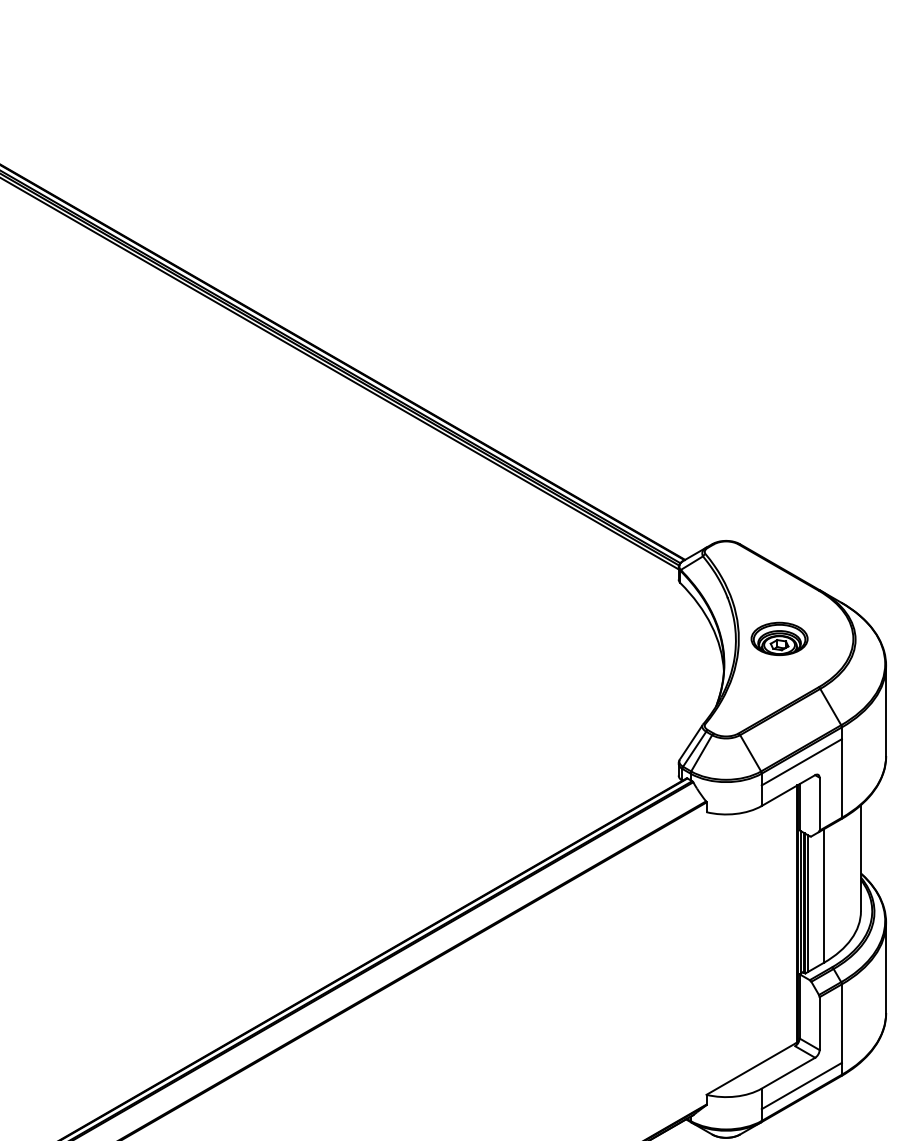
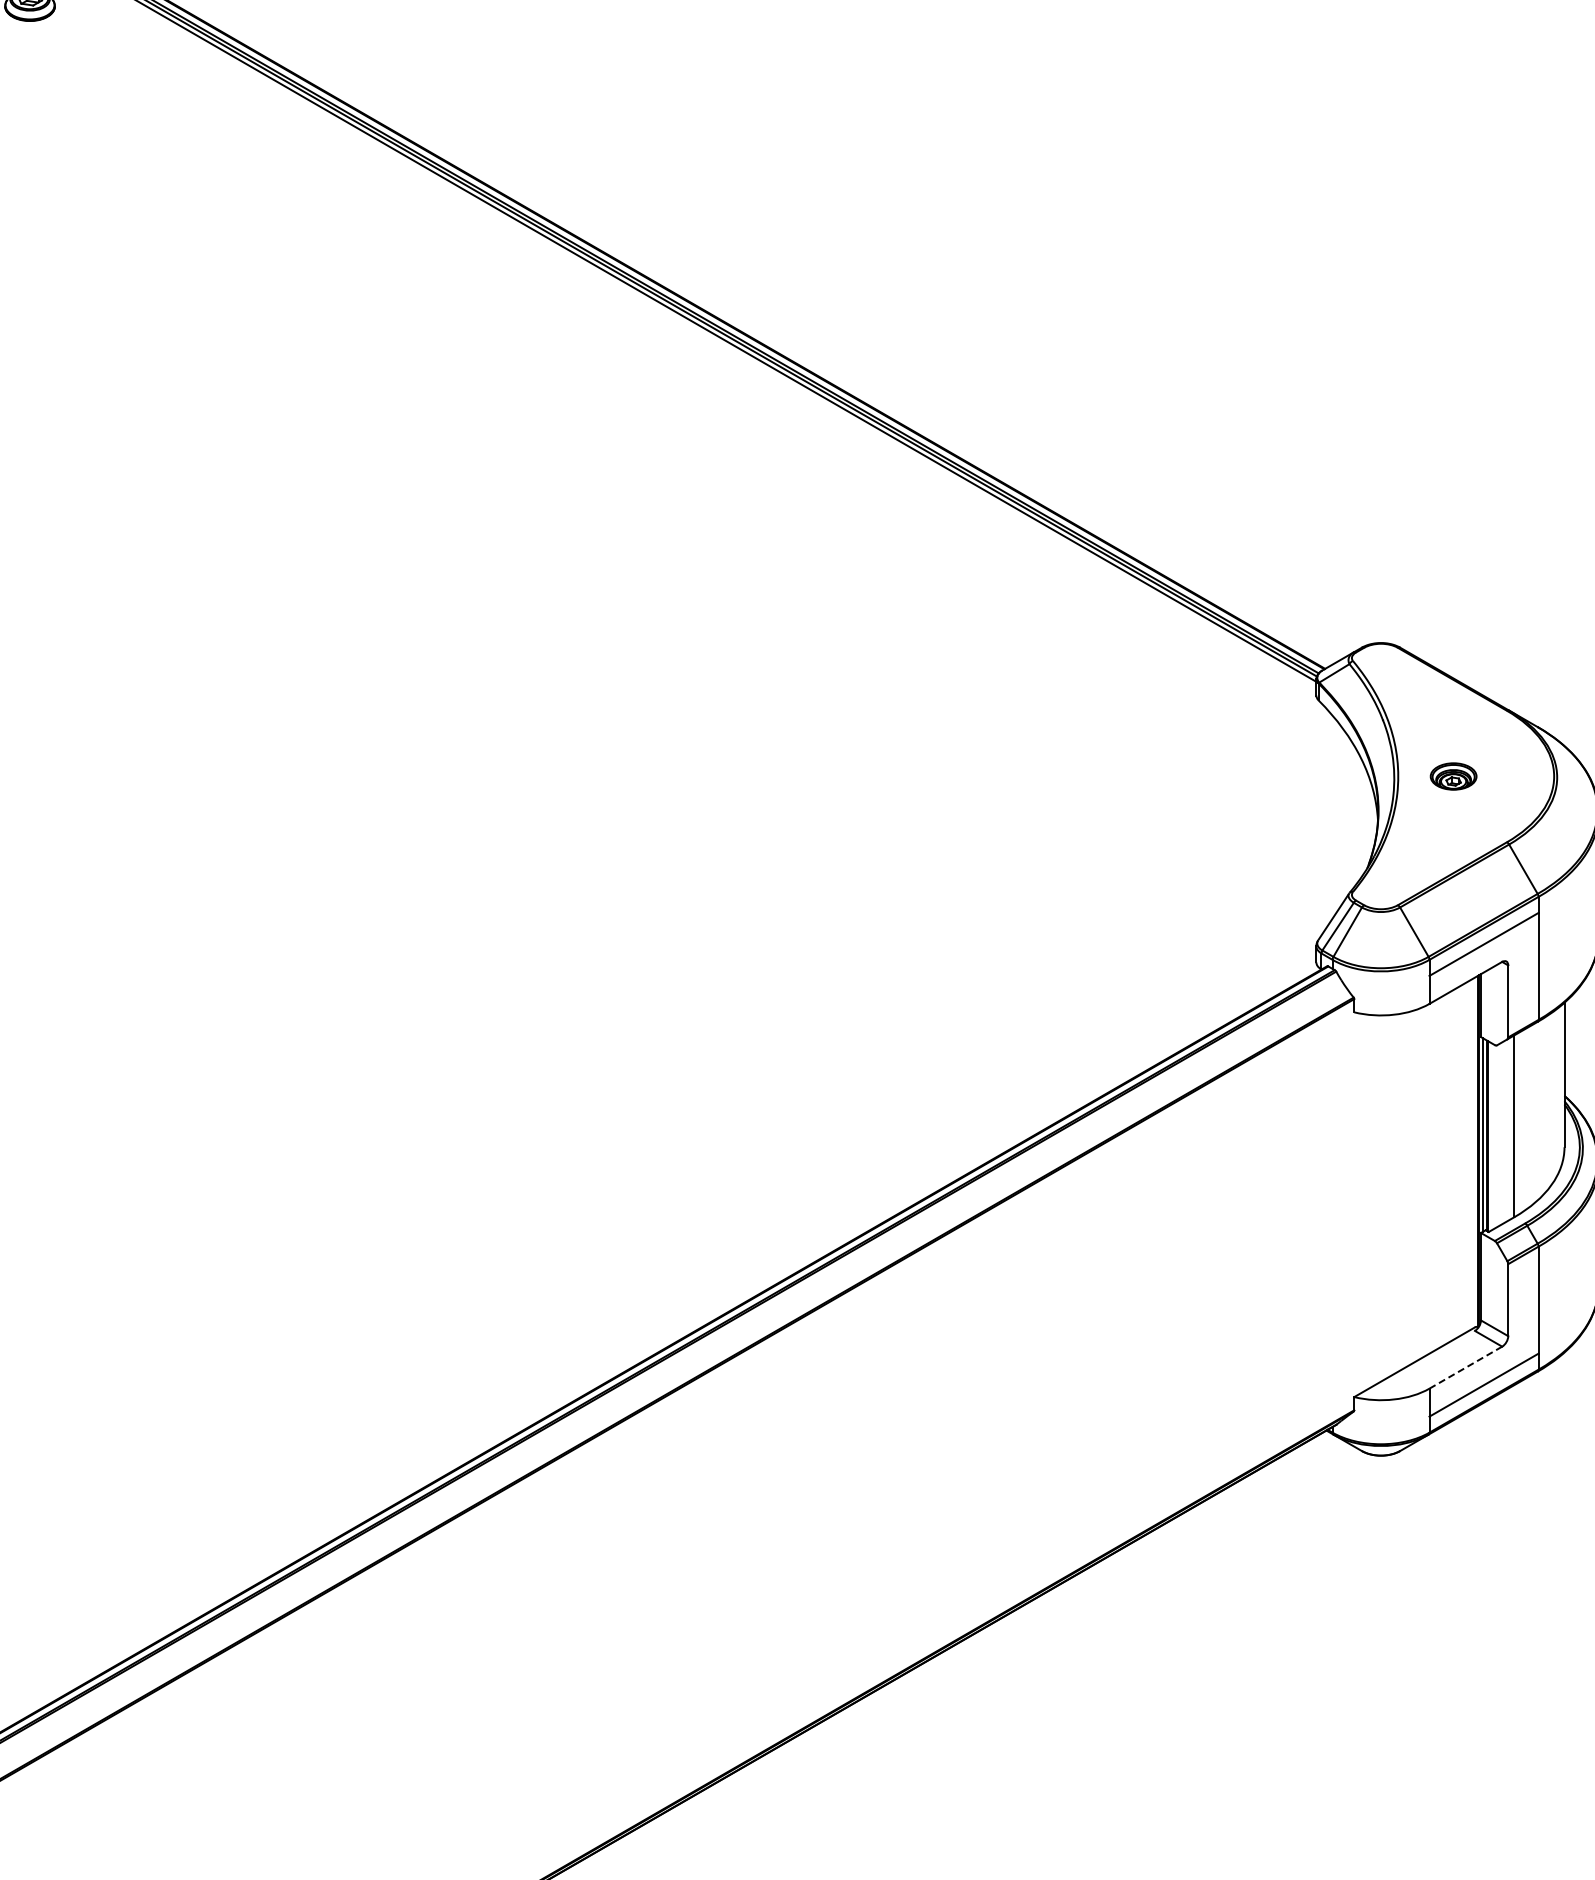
part: (779, 638) -> (1453, 776), size x0.6
line: (807, 903) -> (1491, 1136), removed
line: (788, 1073) -> (1465, 1367), solid -> dashed

